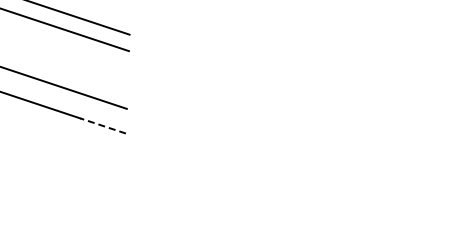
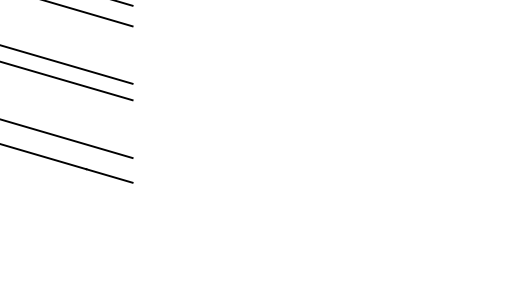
line: (103, 125) -> (109, 175), dashed -> solid

